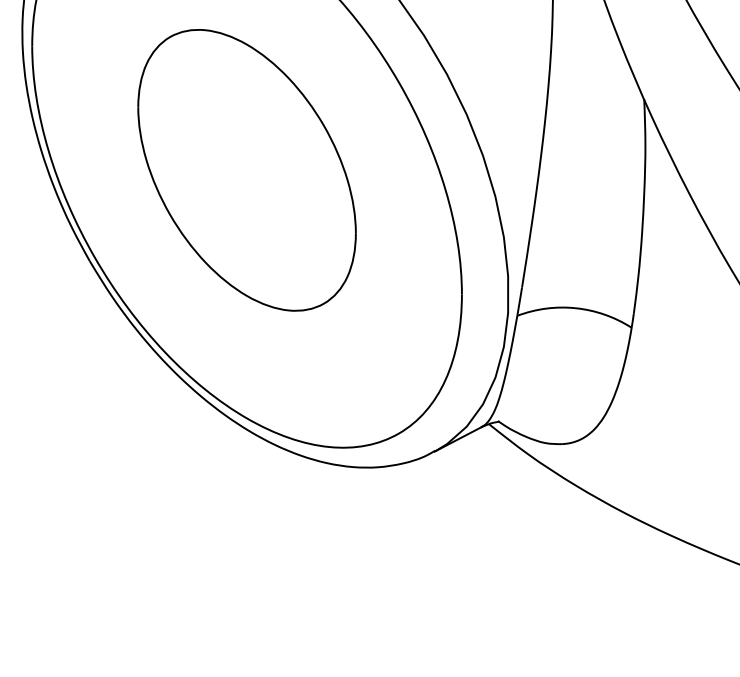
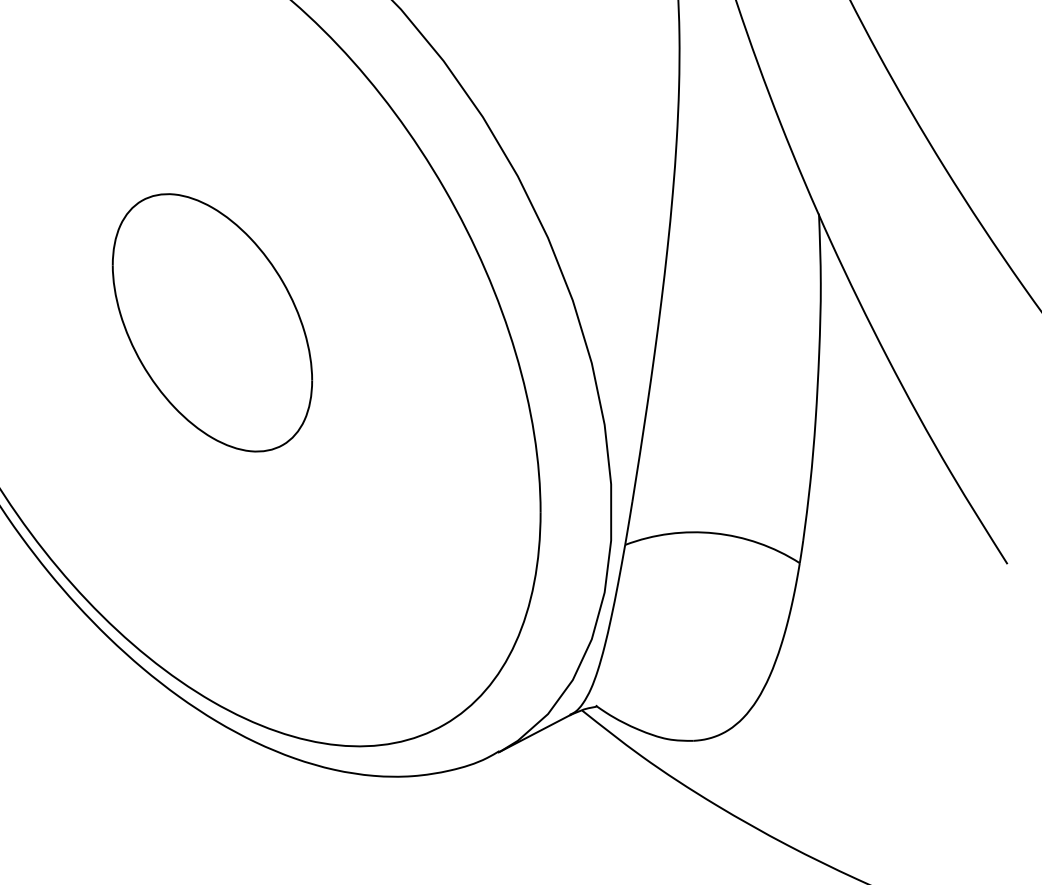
part: (246, 170) -> (211, 322), size x0.6

